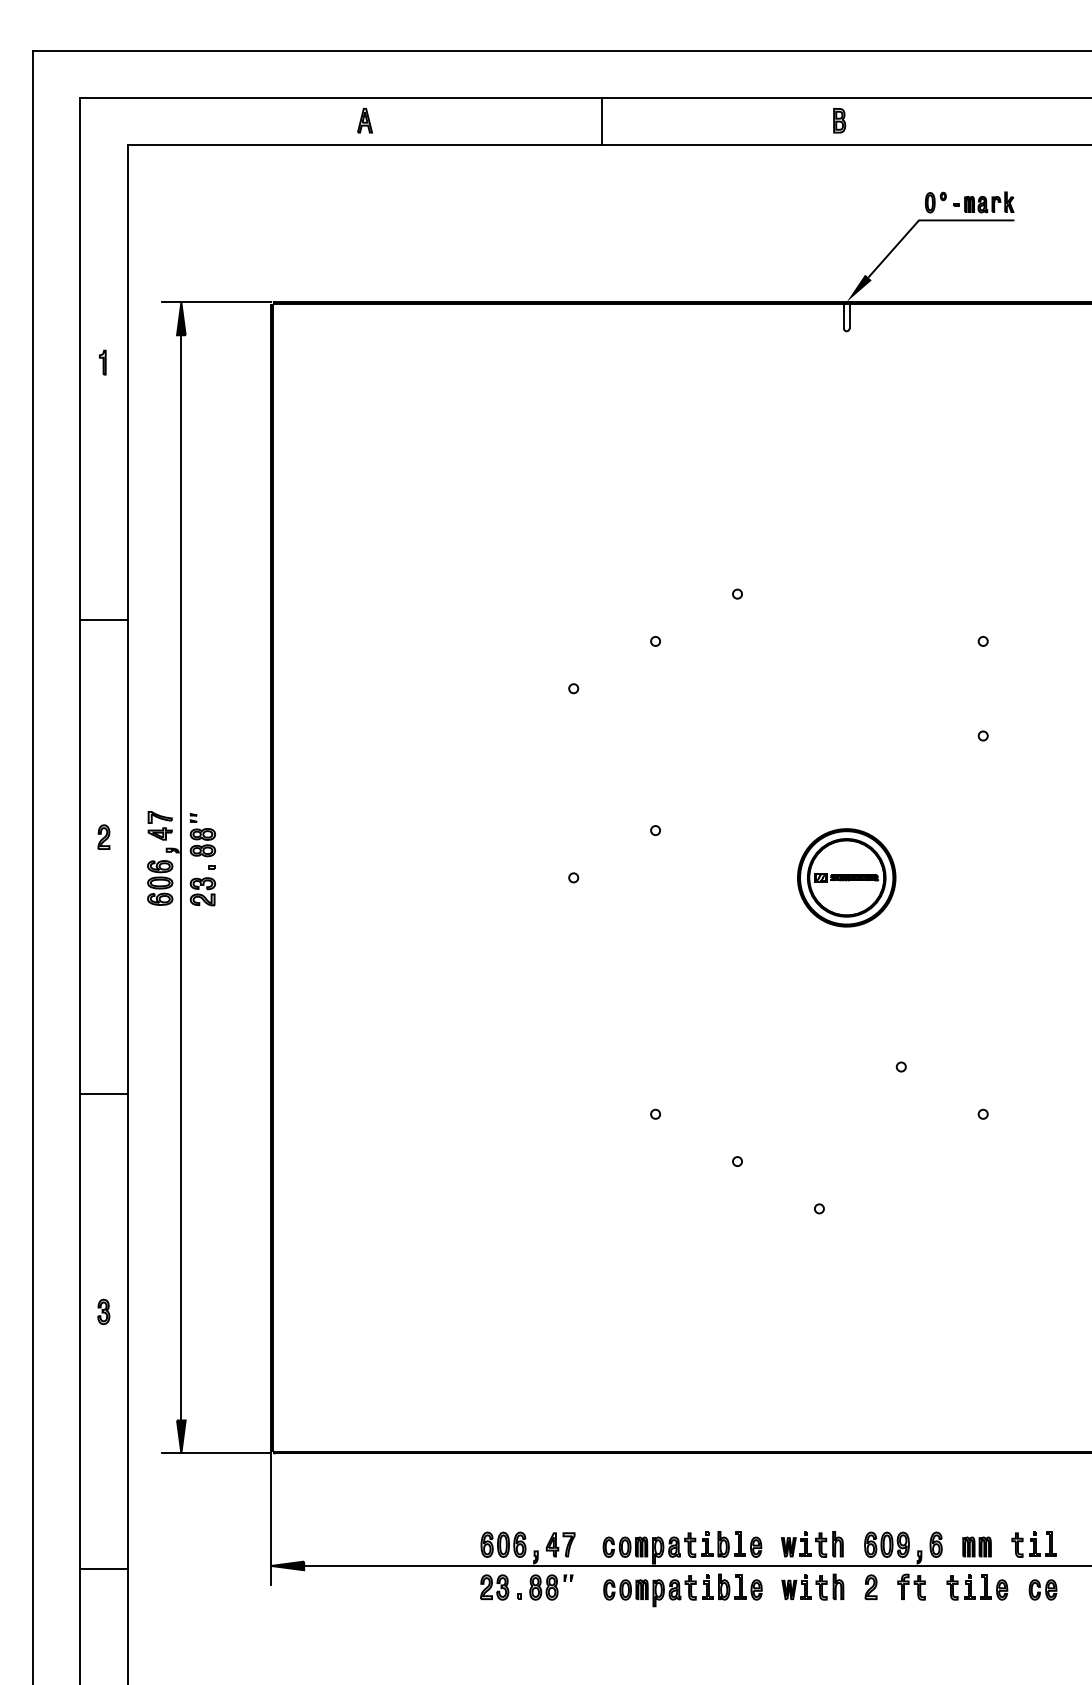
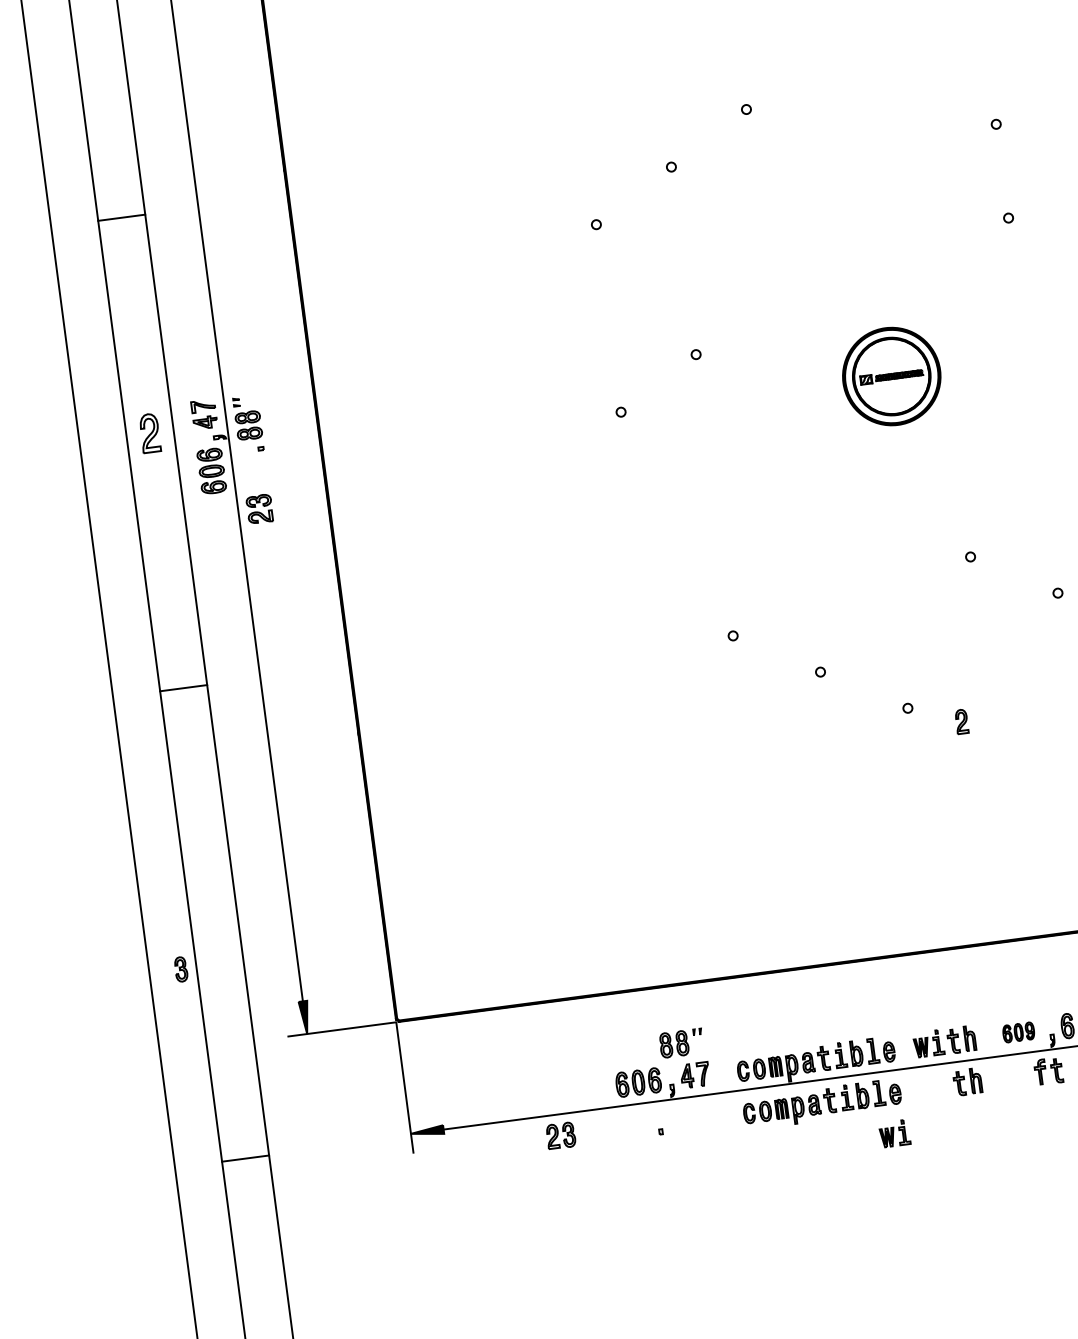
part: (103, 836) -> (149, 432), size x1.6
part: (202, 891) -> (259, 508), moved
part: (103, 1311) -> (180, 969), moved
part: (886, 1544) -> (1018, 1032), size x0.7
part: (796, 1586) -> (894, 1133), moved
part: (870, 1586) -> (961, 721), moved
part: (494, 1587) -> (560, 1135), moved
part: (551, 1587) -> (681, 1043), moved

